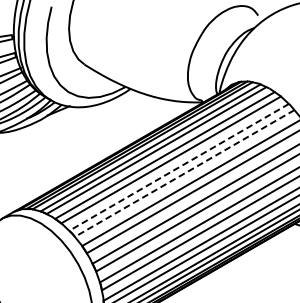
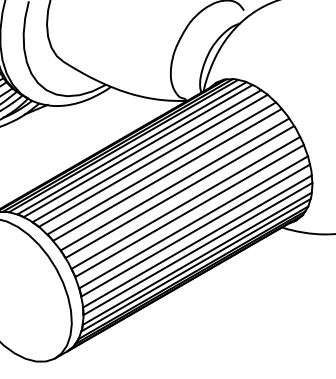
line: (178, 167) -> (161, 168), dashed -> solid
line: (184, 173) -> (167, 174), dashed -> solid

